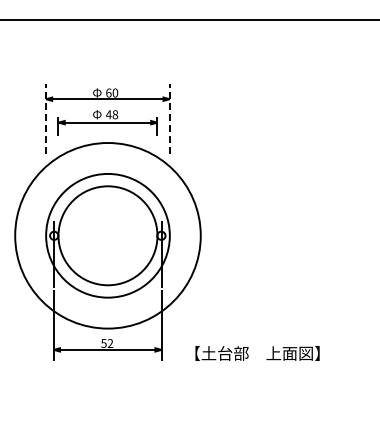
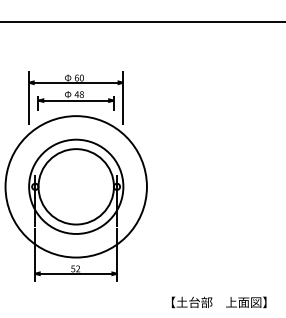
line: (45, 118) -> (28, 97), dashed -> solid
line: (169, 118) -> (123, 97), dashed -> solid
text: (257, 353) -> (219, 302), moved

